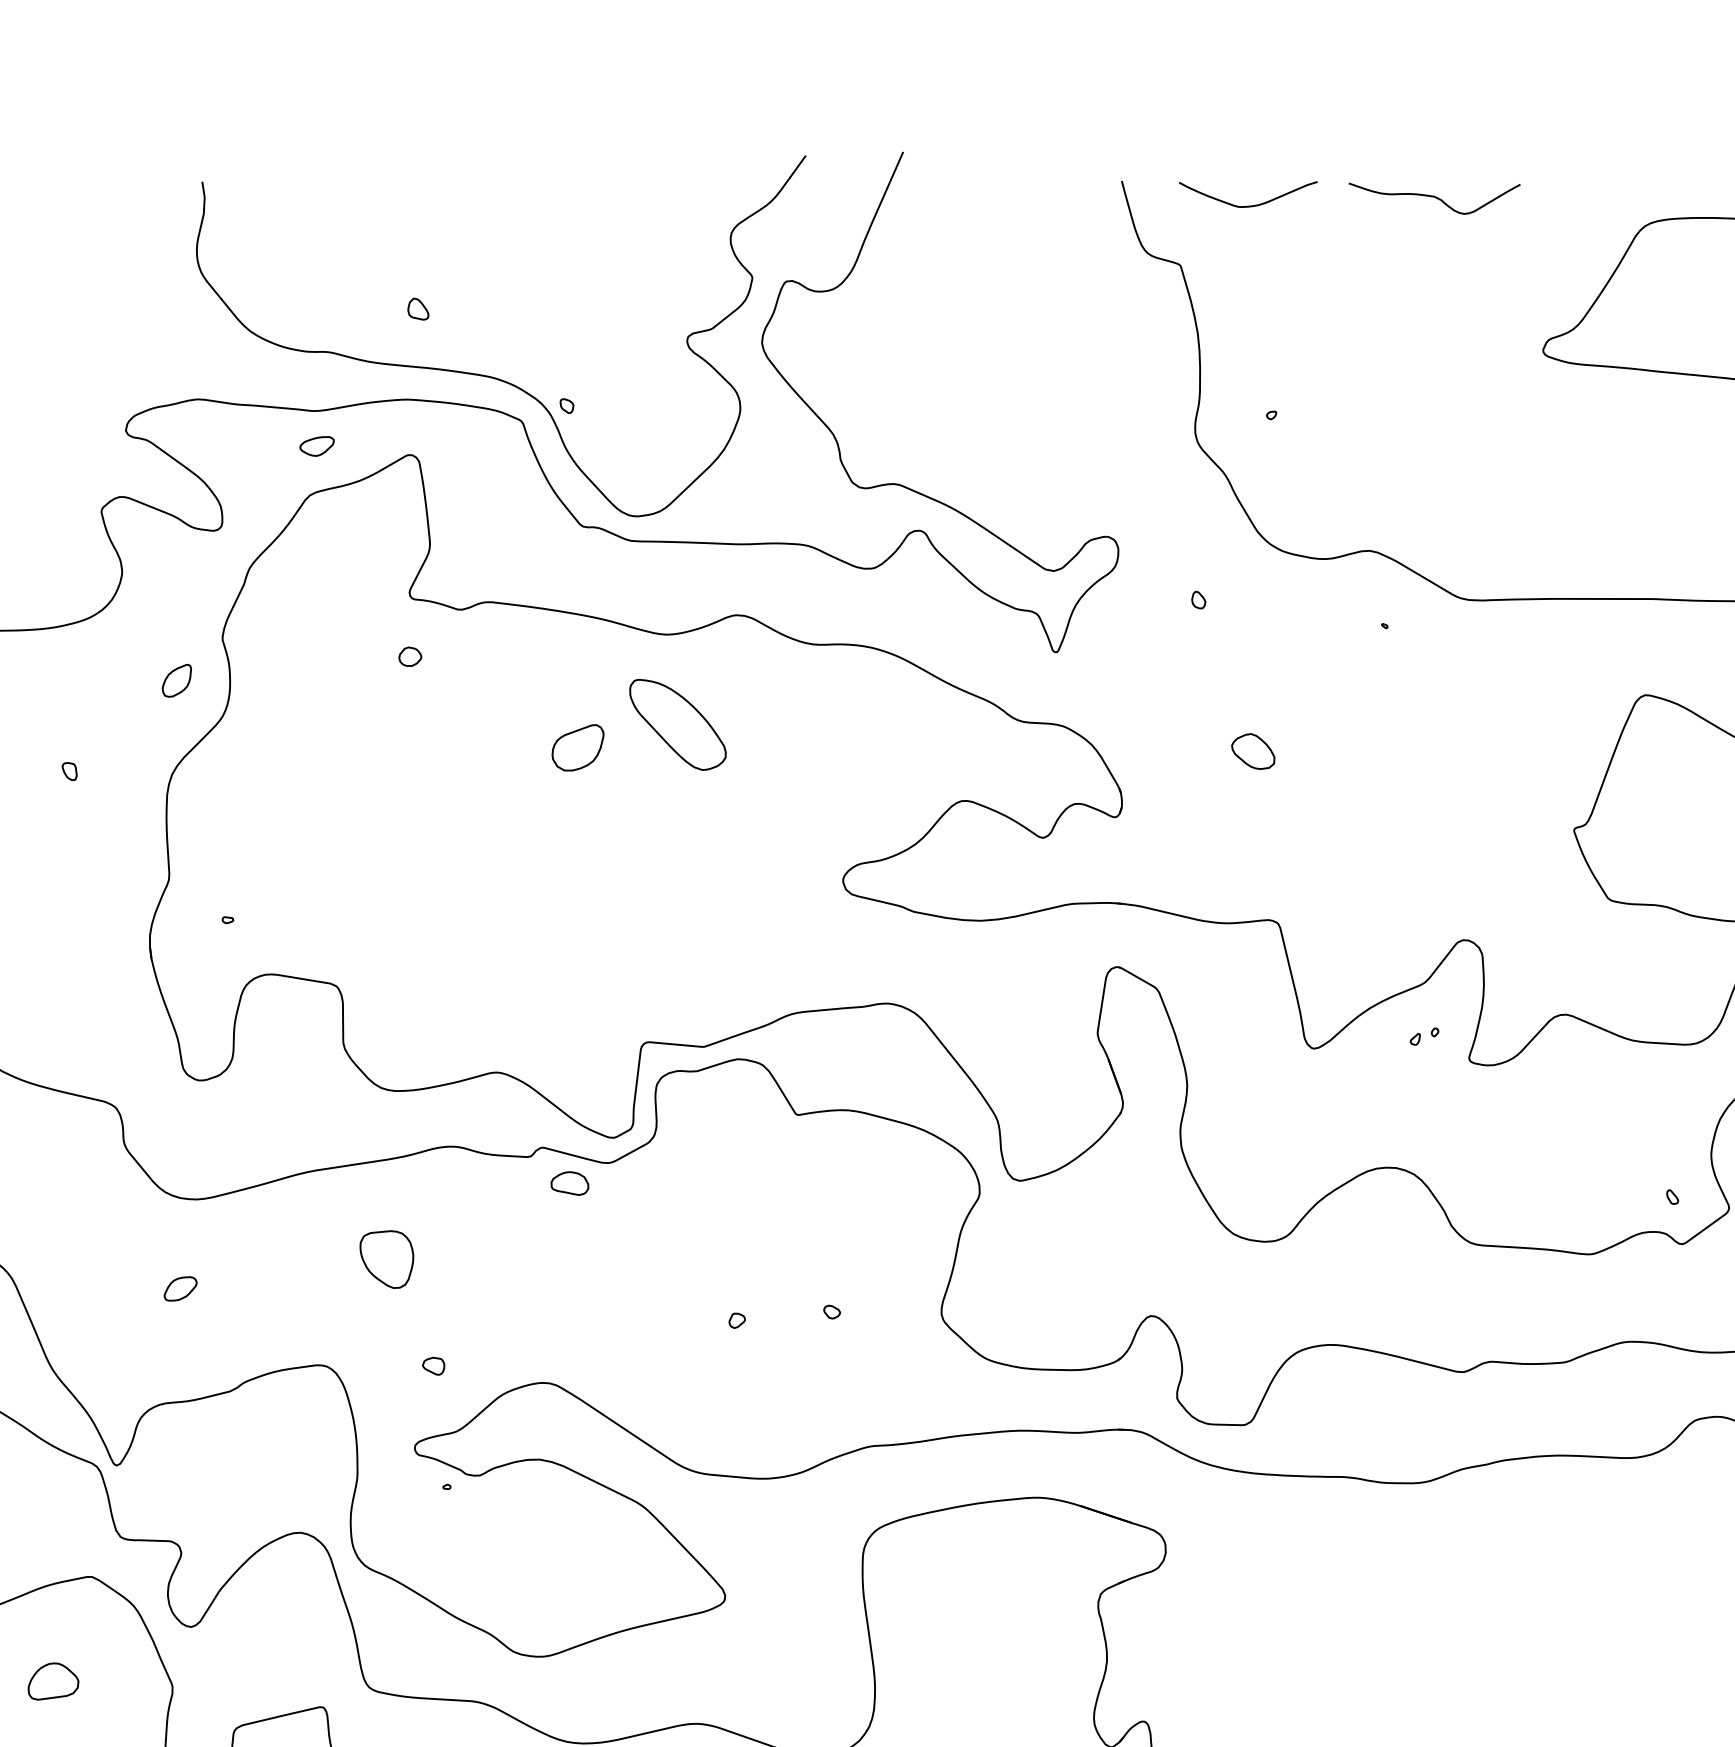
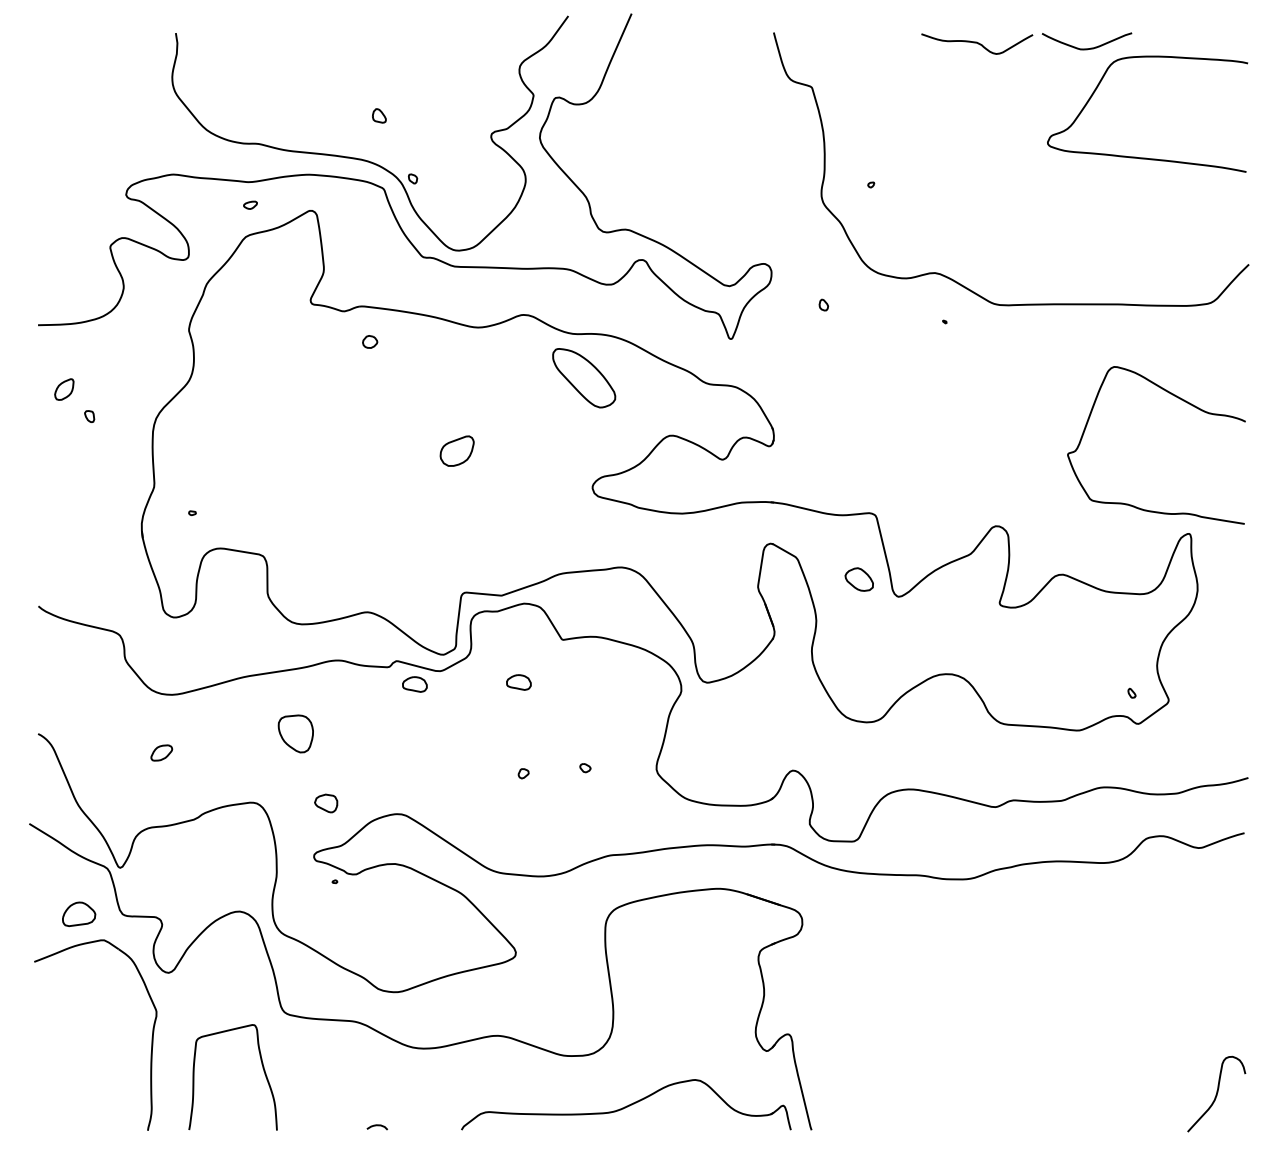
curve: (1247, 205) -> (1086, 48), moved
part: (418, 308) -> (379, 115), moved
part: (317, 446) -> (250, 205), size x0.6
part: (410, 656) -> (370, 341), moved
part: (177, 680) -> (64, 389), moved
part: (678, 725) -> (584, 378), moved
part: (576, 746) -> (456, 450), moved
part: (1252, 751) -> (858, 579), moved
part: (1424, 1035) -> (970, 588), removed
part: (729, 1180) -> (518, 682), added
part: (433, 1365) -> (326, 802), size x1.6
part: (54, 1681) -> (79, 914), moved

